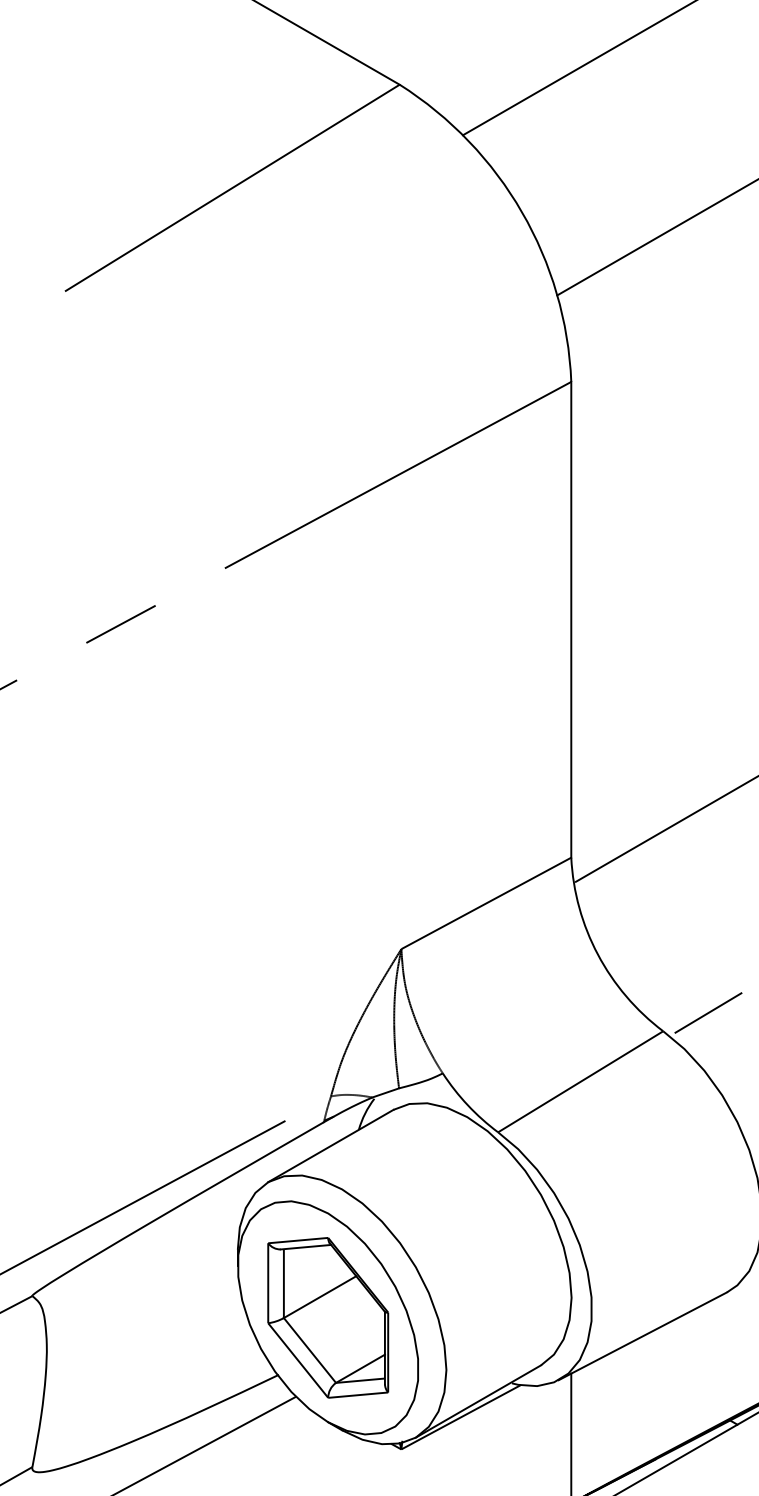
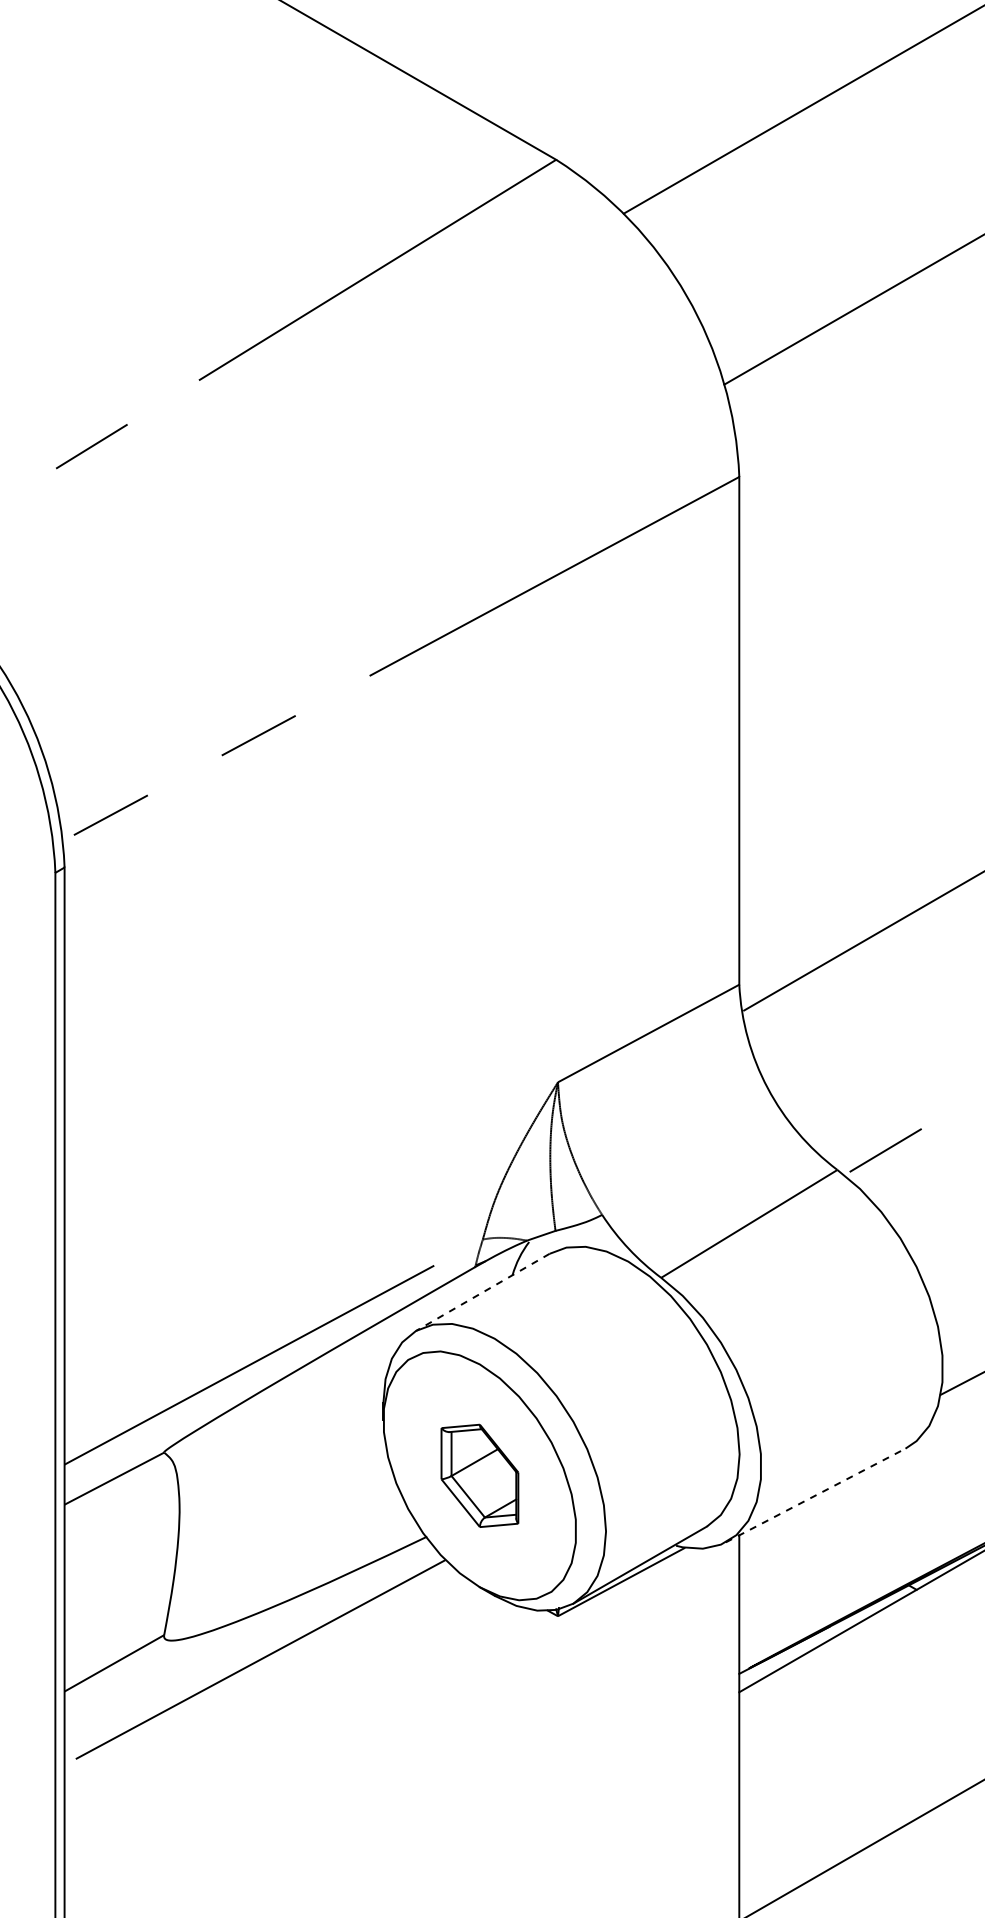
line: (330, 1146) -> (482, 1292), solid -> dashed
part: (327, 1317) -> (479, 1475), size x0.6
line: (643, 1336) -> (816, 1495), solid -> dashed

